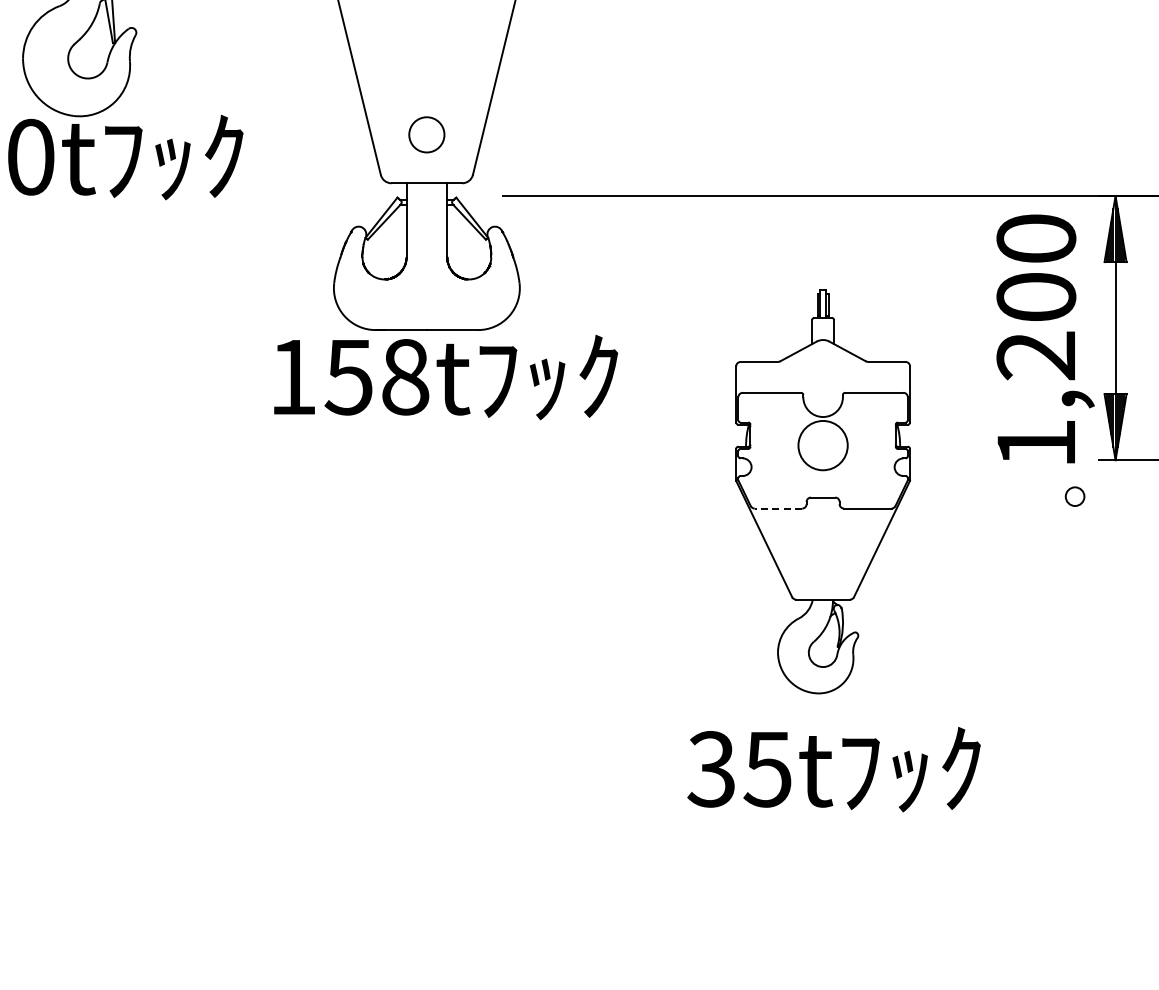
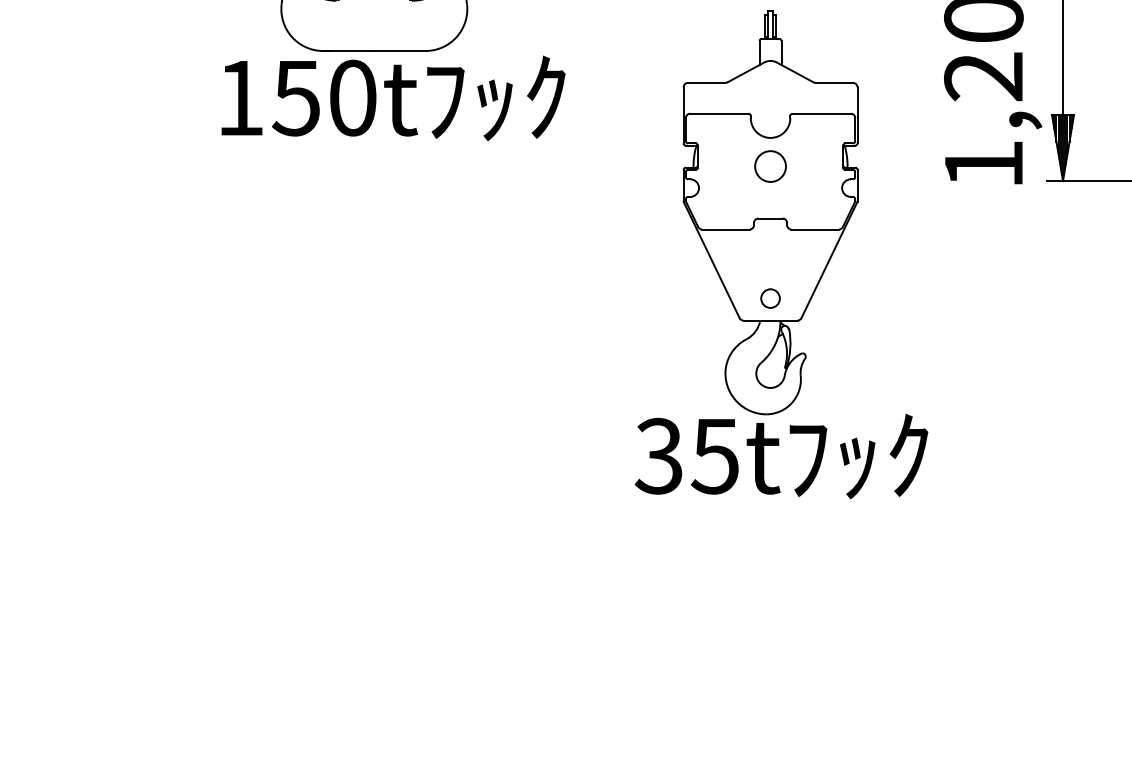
text: (405, 376) -> (352, 97), 158t -> 150t
circle: (822, 445) -> (769, 166), size x0.62
circle: (1074, 496) -> (769, 298), moved
line: (778, 508) -> (725, 229), dashed -> solid
text: (833, 769) -> (780, 456), moved

